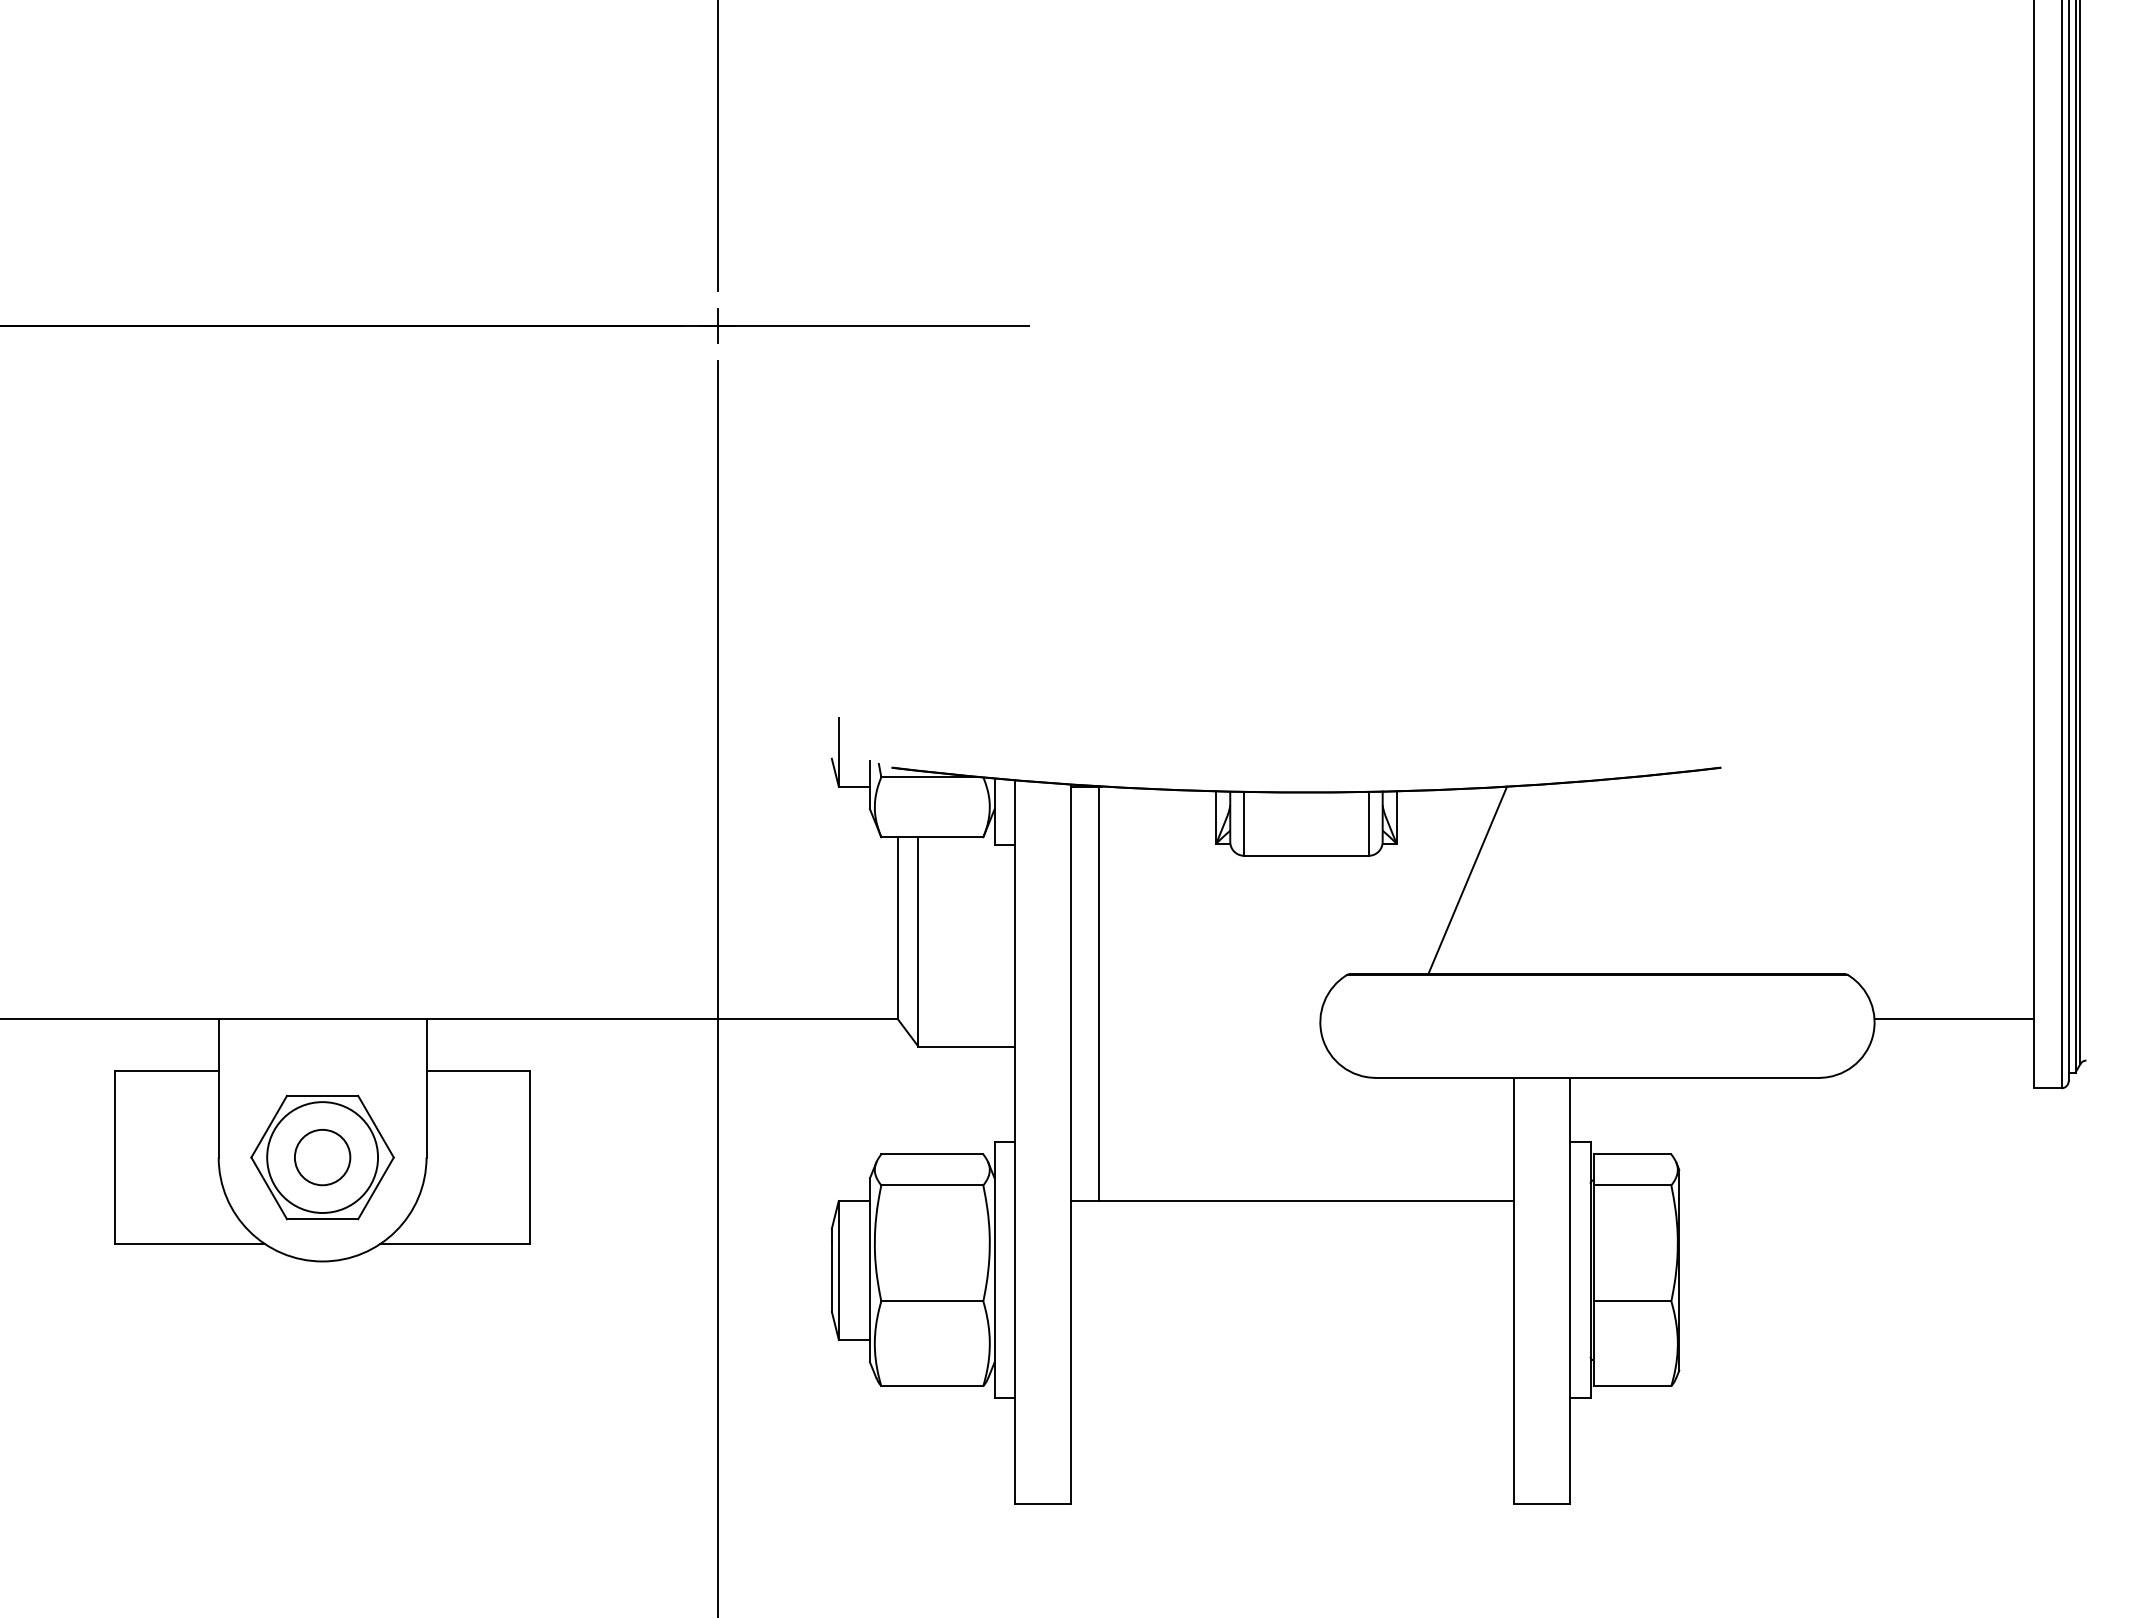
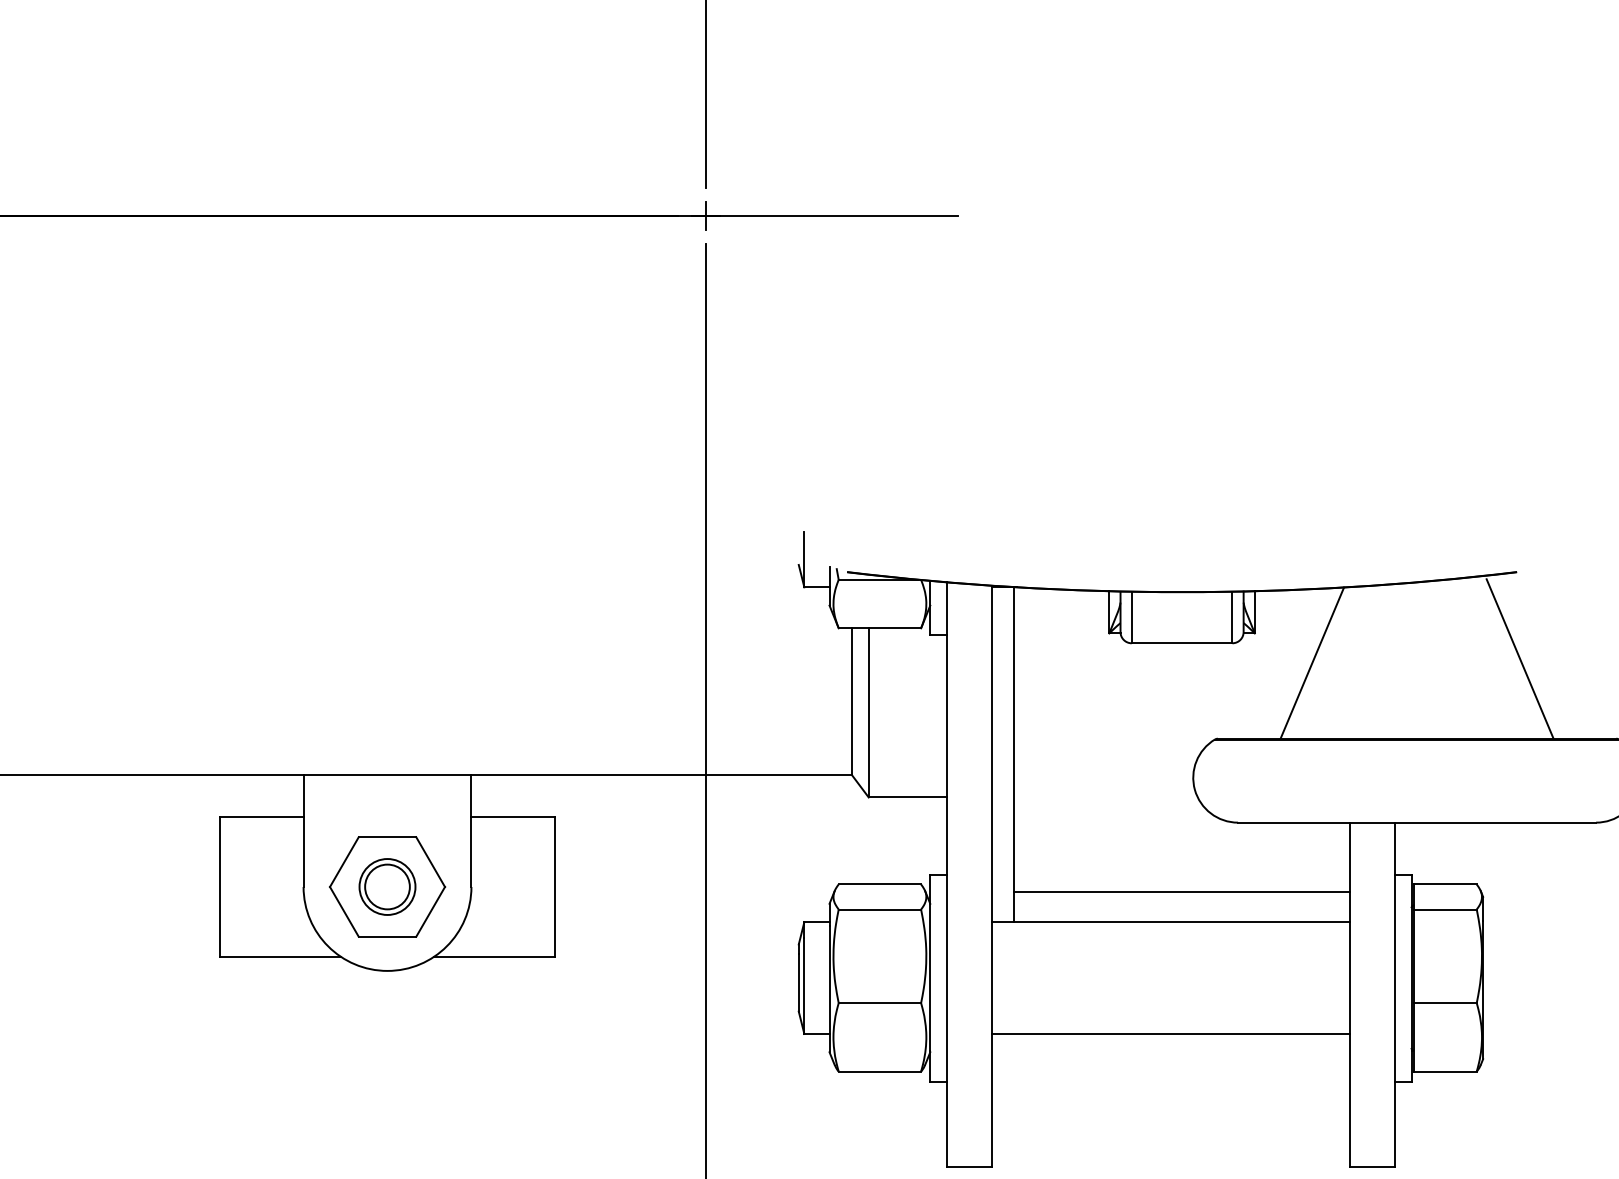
line: (1724, 874) -> (1519, 658), added
circle: (322, 1157) -> (387, 886), size x0.62
line: (1306, 1163) -> (1182, 891), added
line: (1292, 1339) -> (1170, 1033), added

